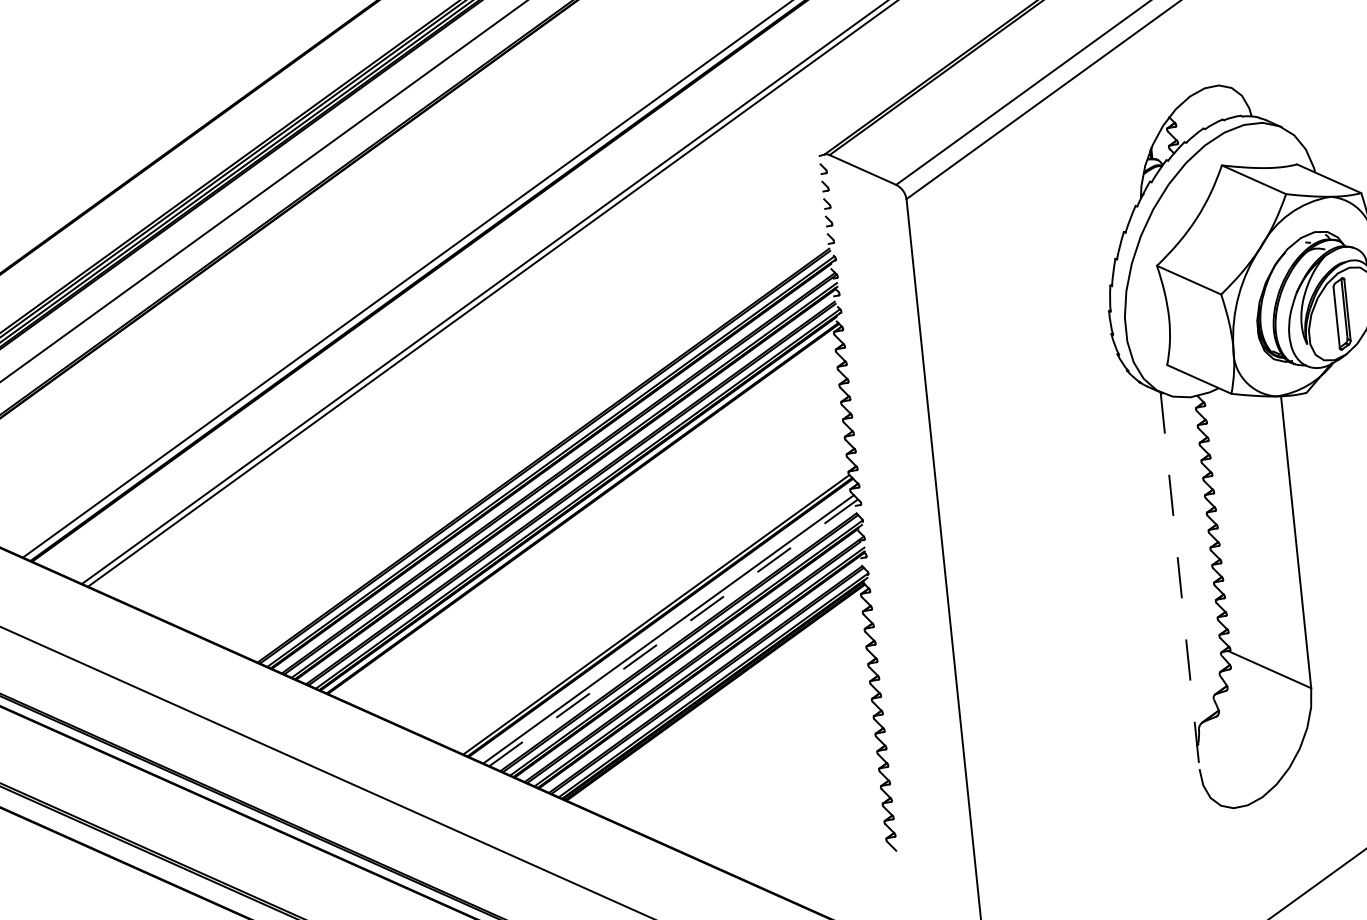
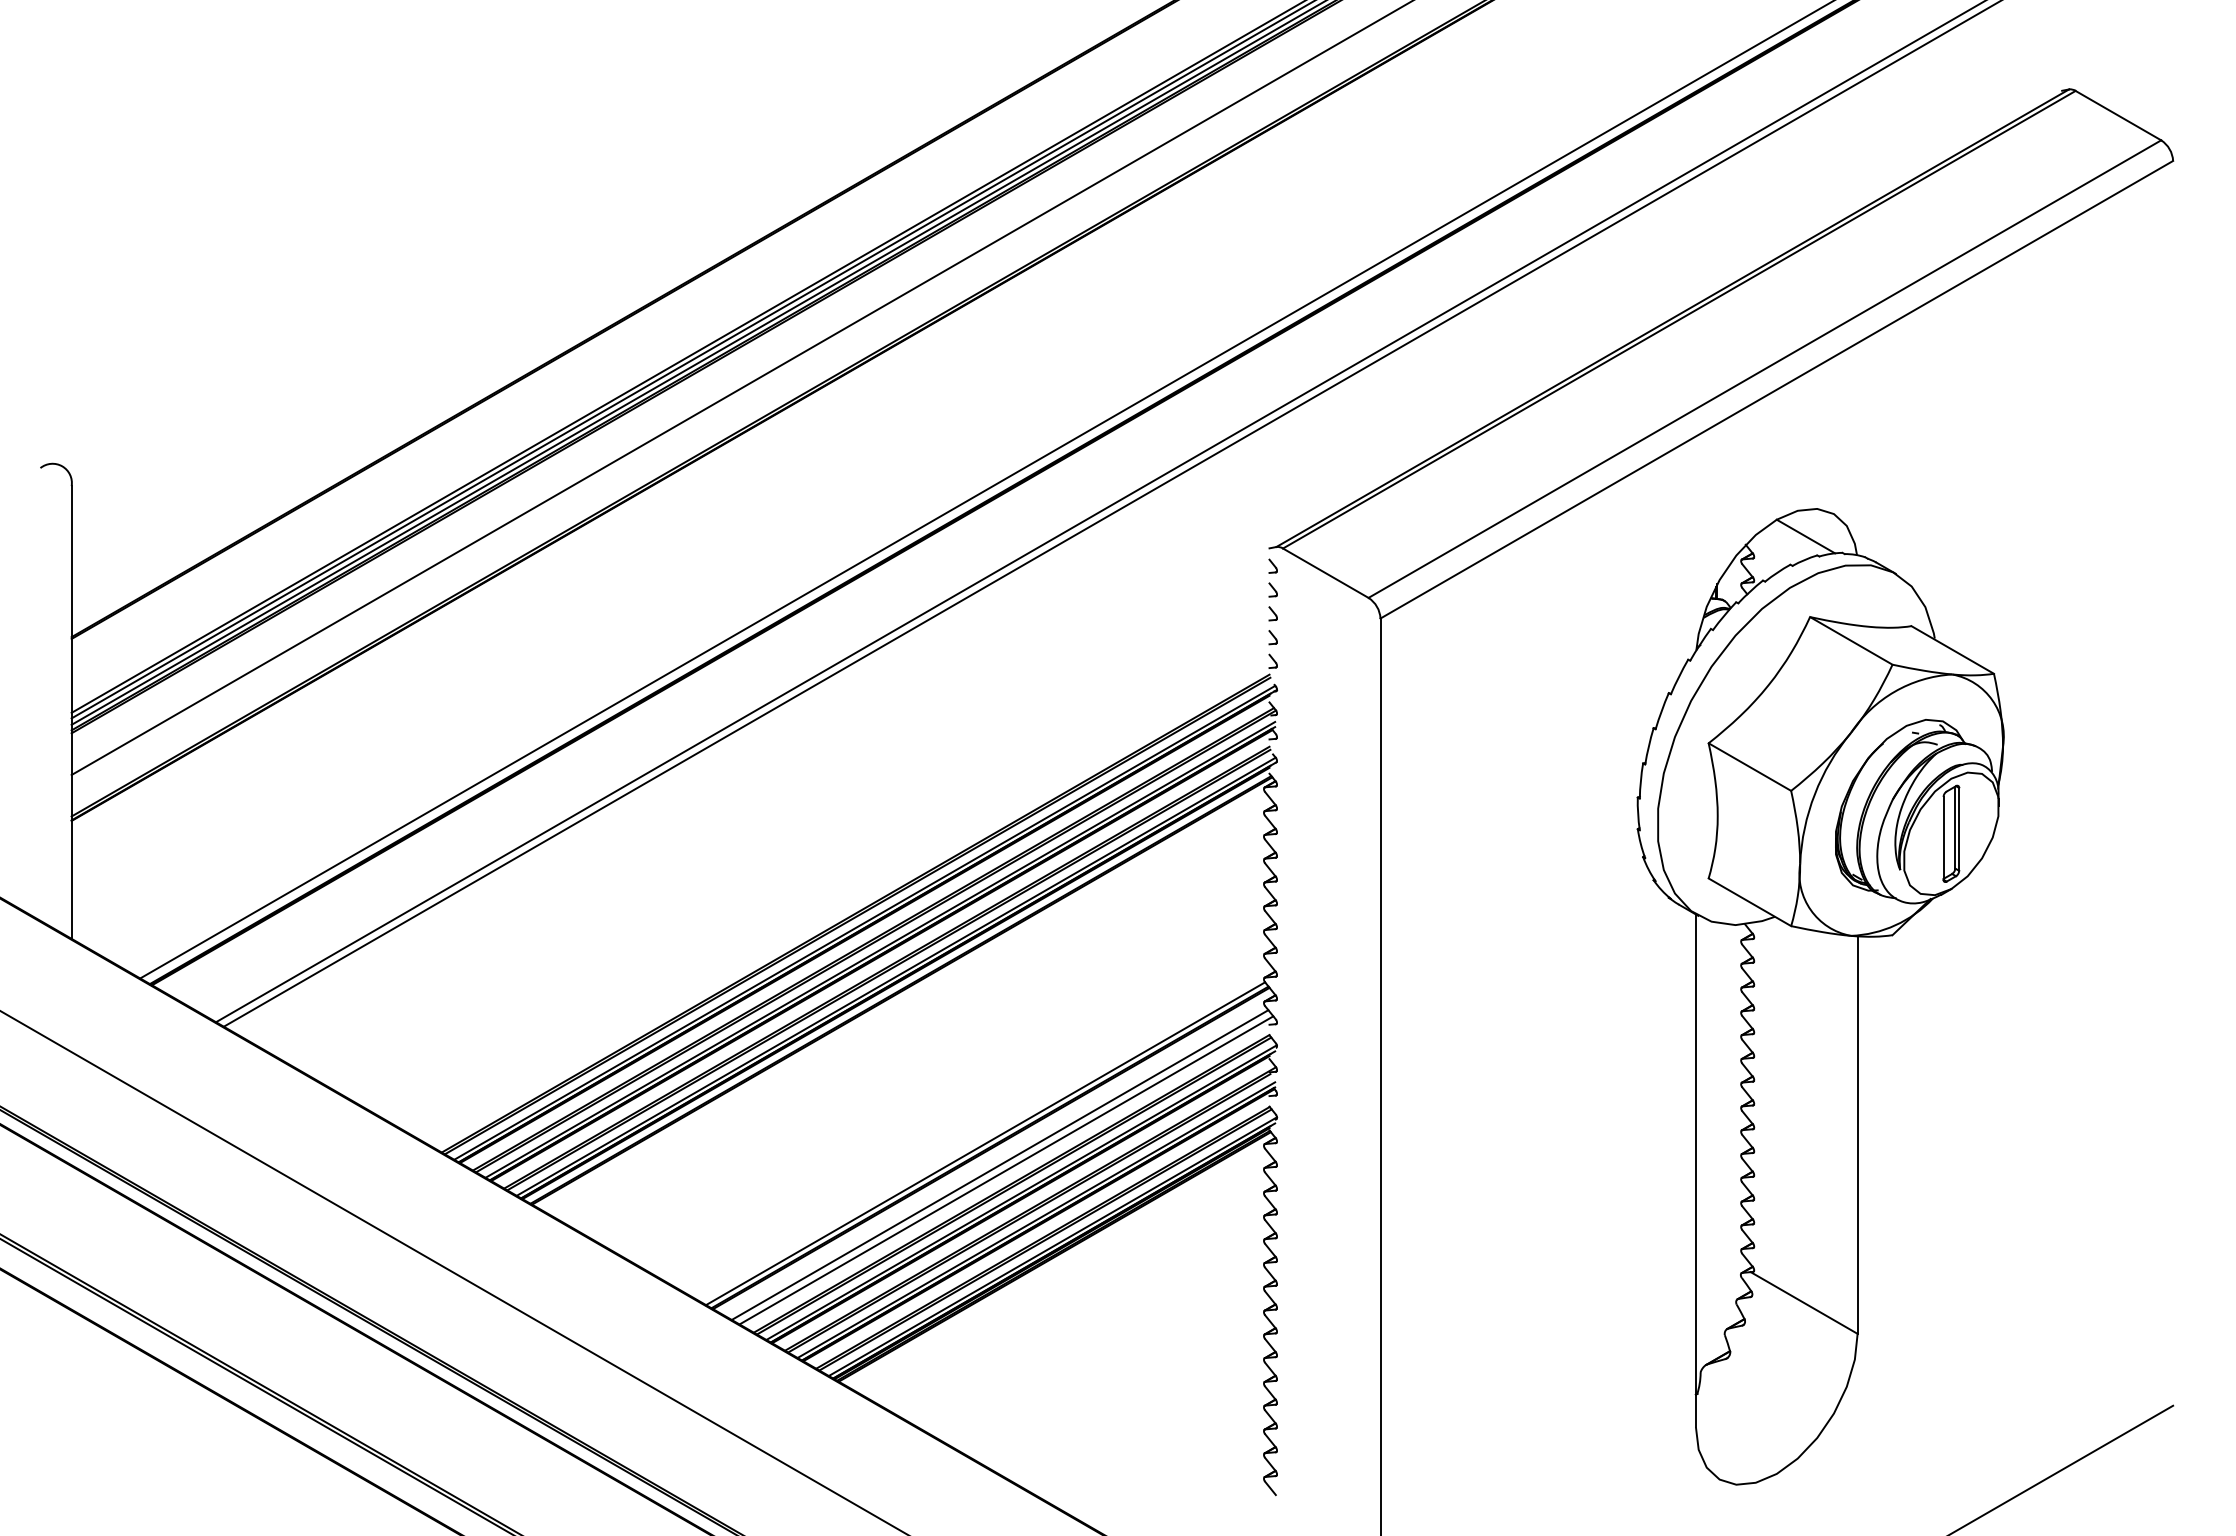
line: (1212, 106) -> (1805, 536), added
line: (1179, 581) -> (1695, 1171), dashed -> solid
line: (673, 632) -> (1006, 1170), dashed -> solid

